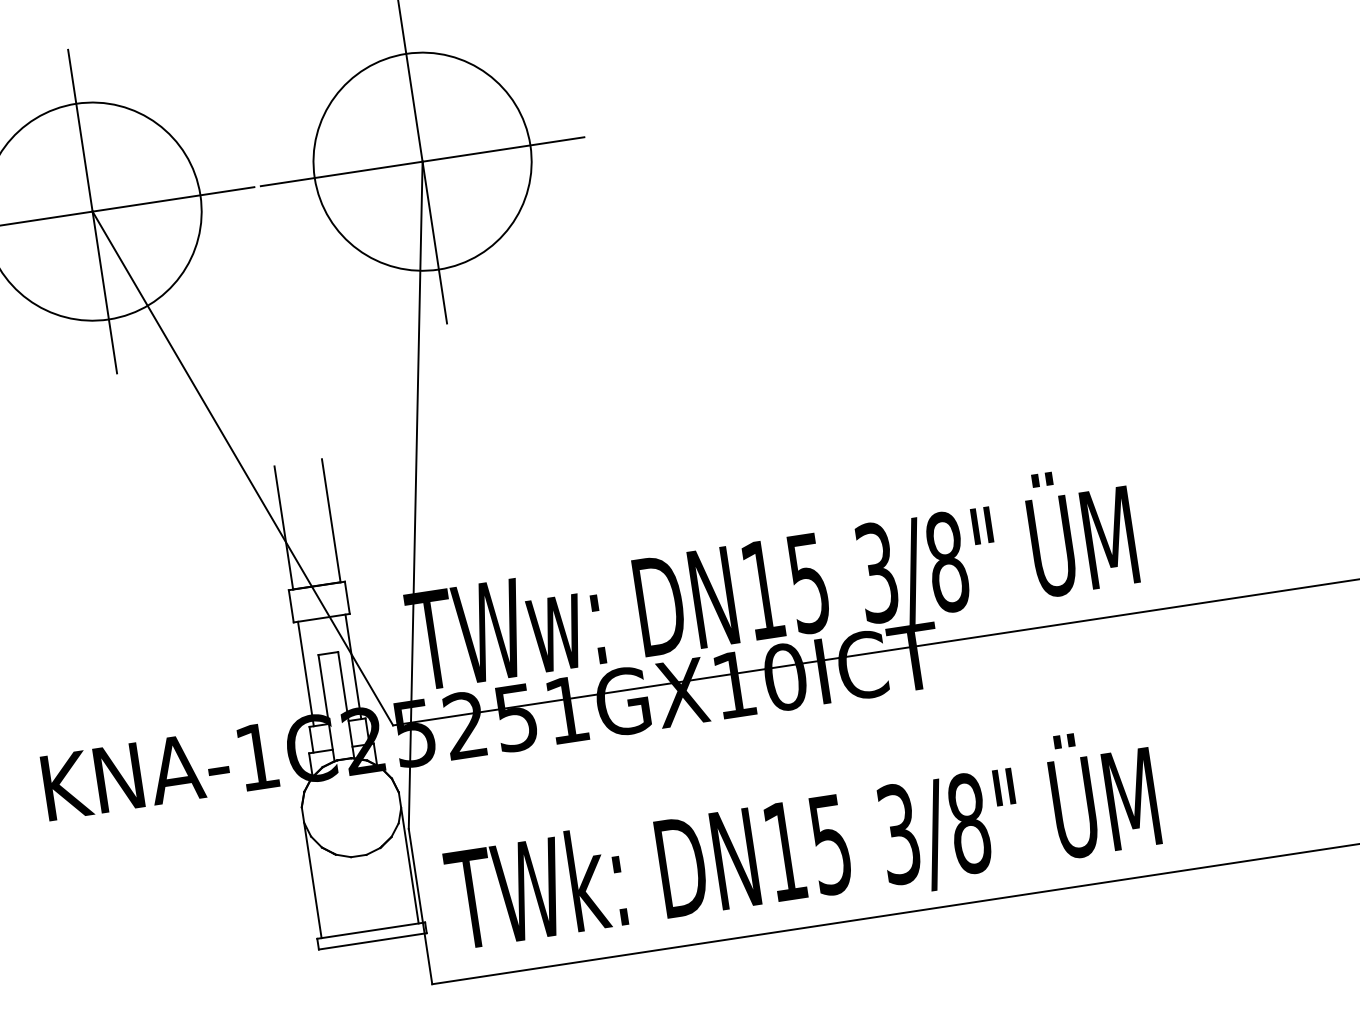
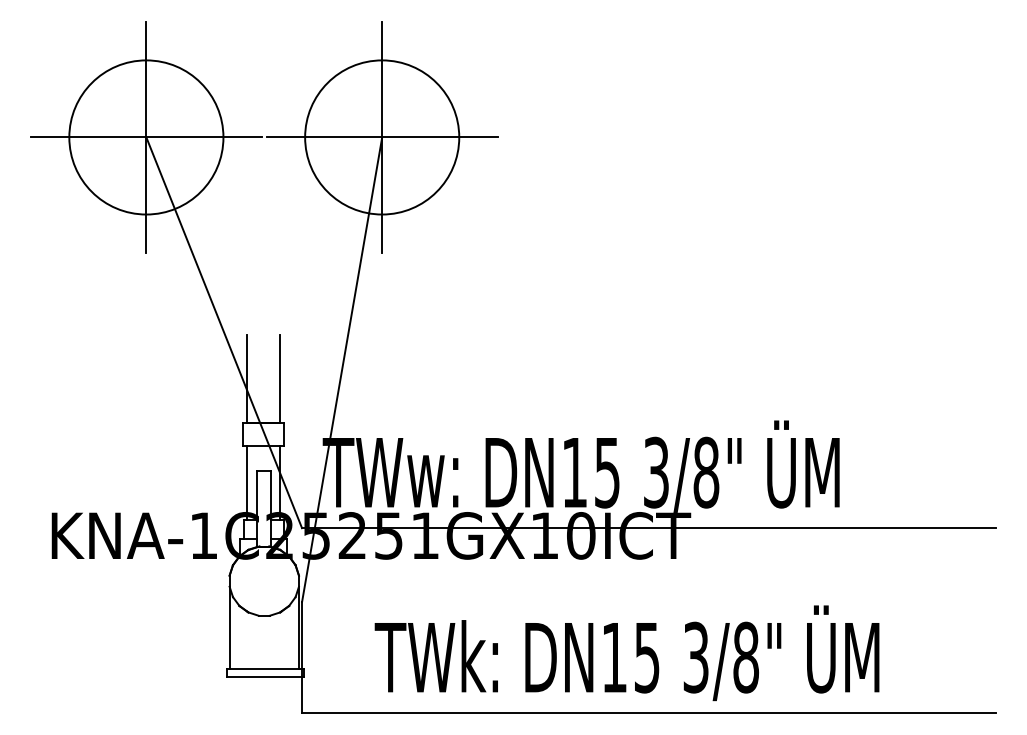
text: (800, 843) -> (626, 653), moved

